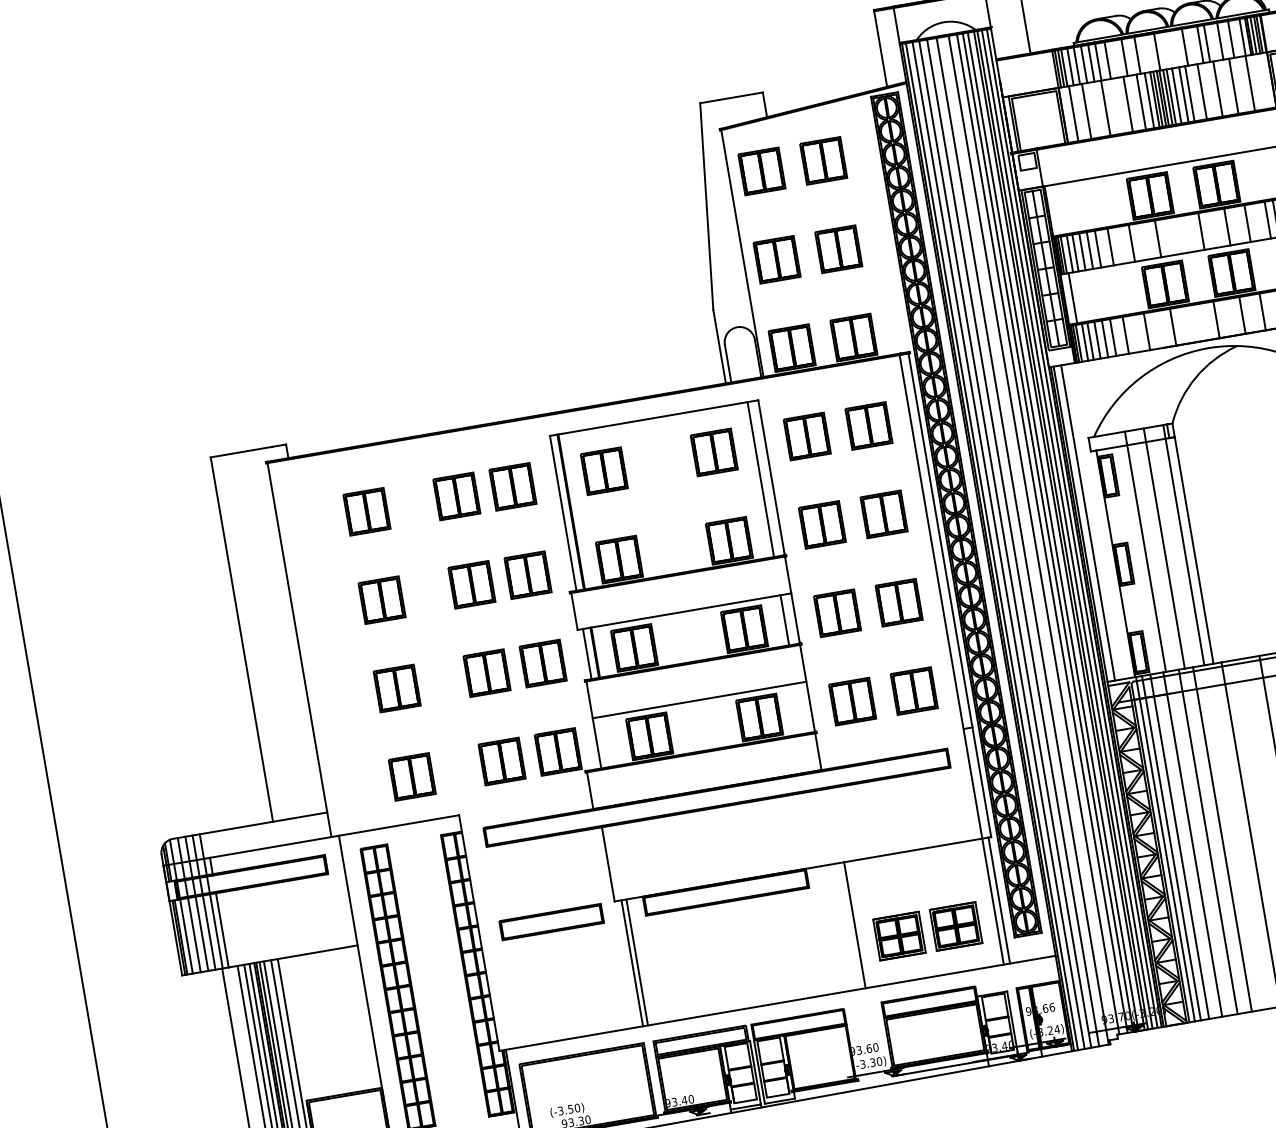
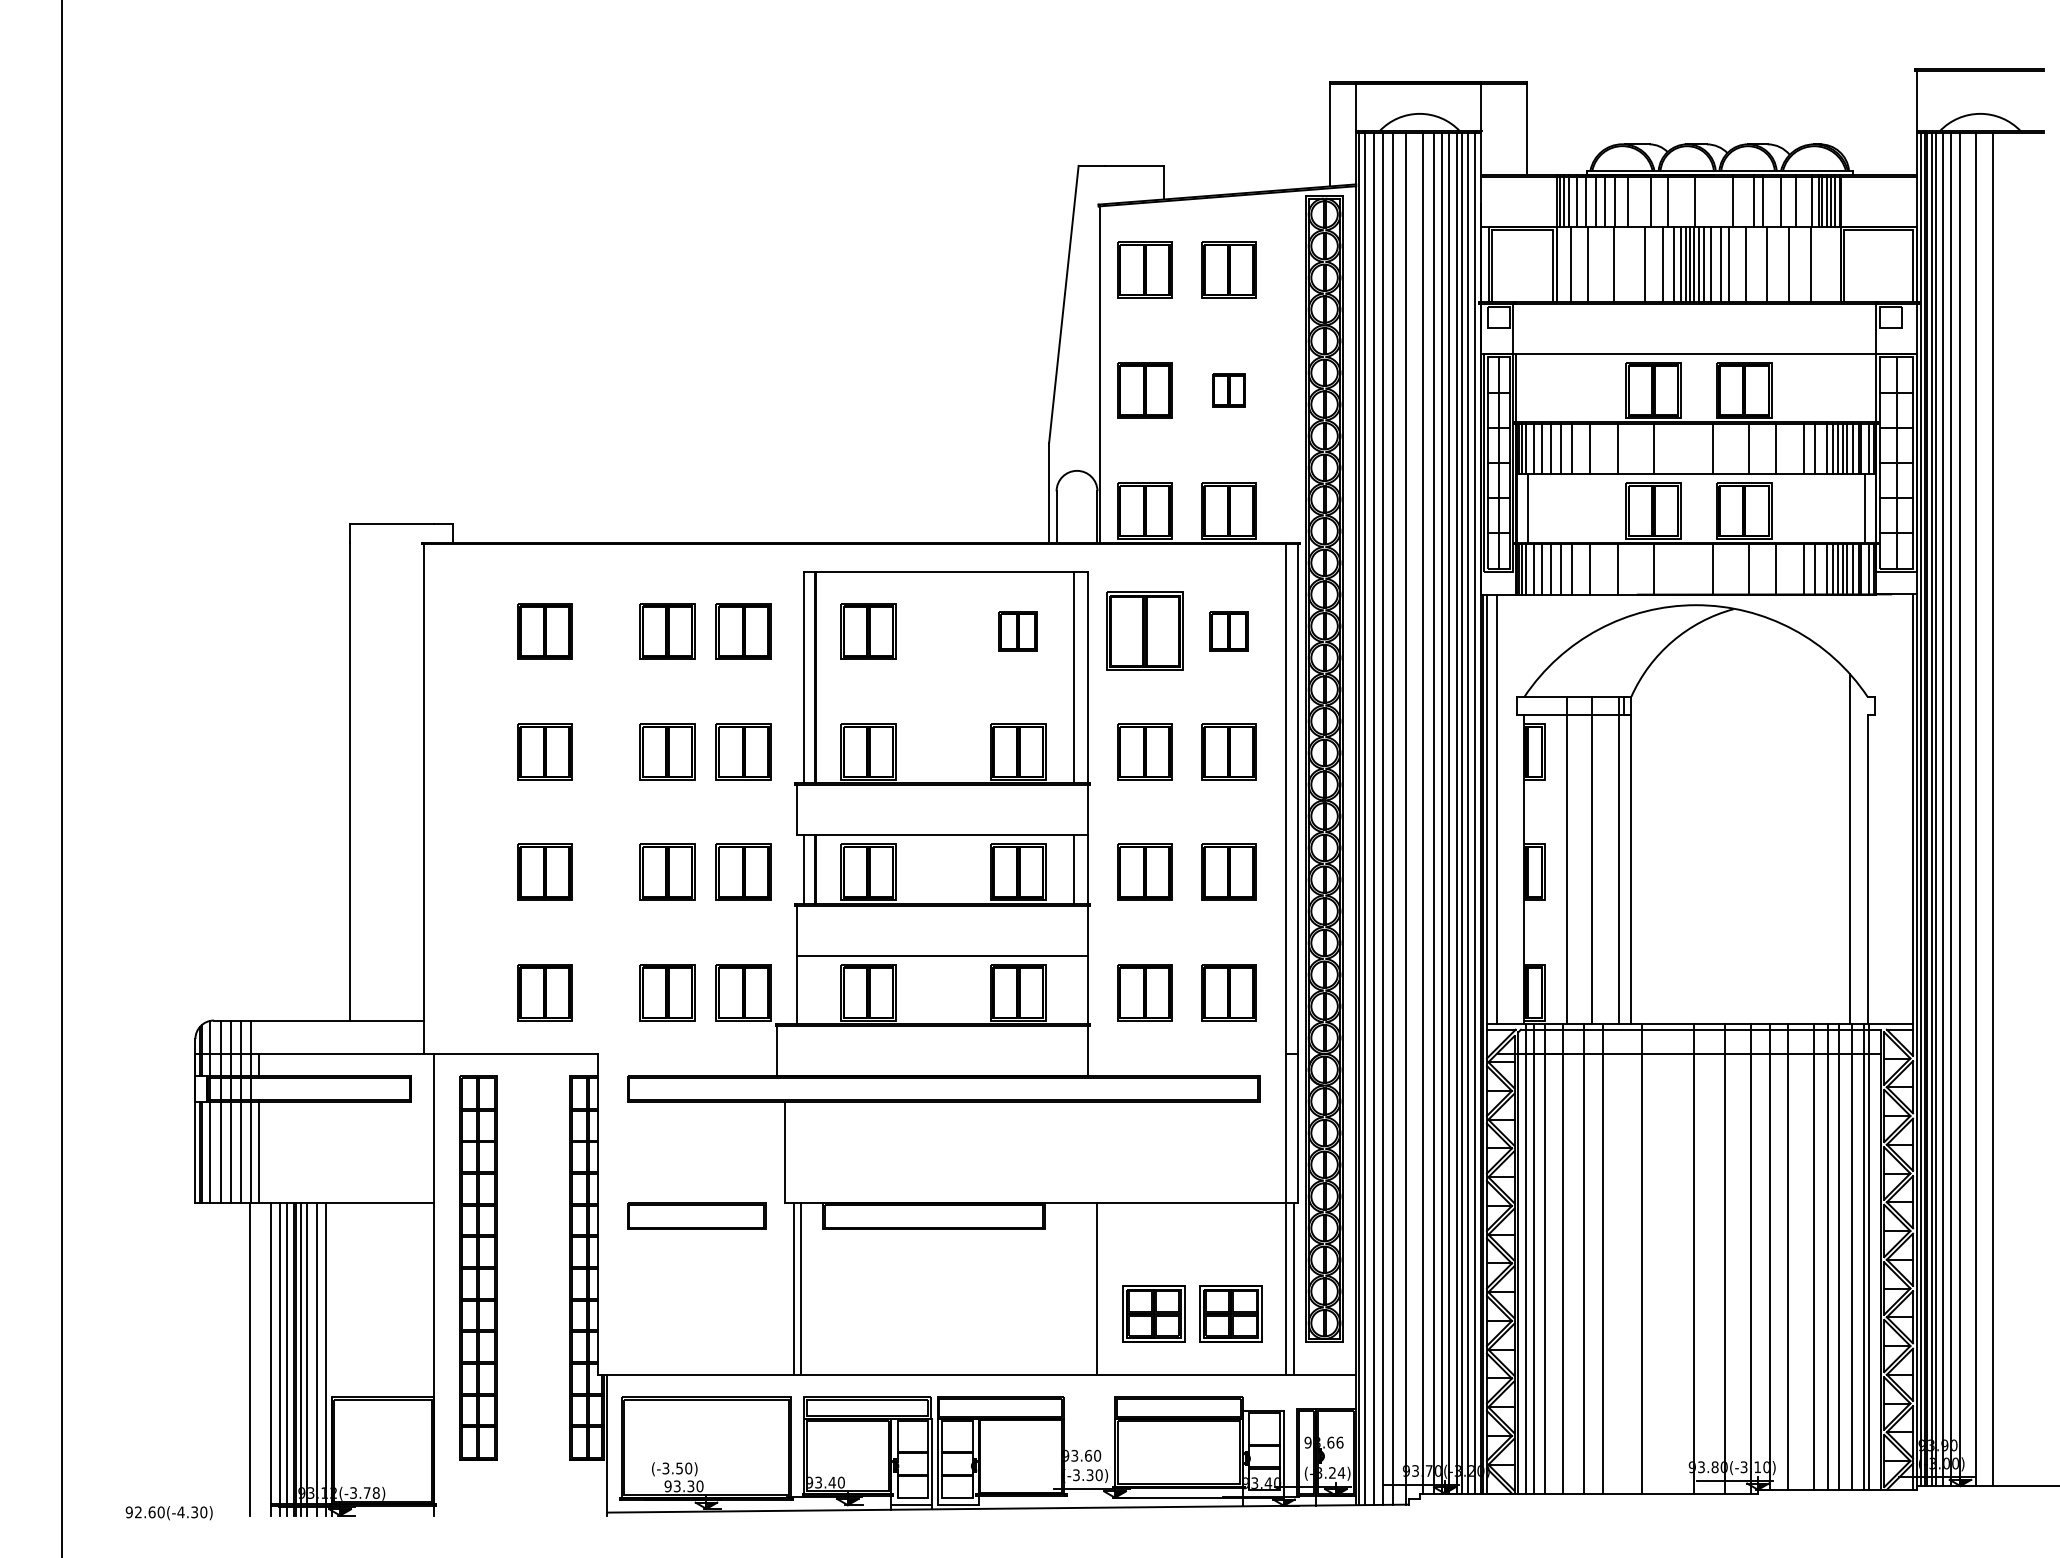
part: (838, 249) -> (1228, 390), size x0.6
part: (868, 426) -> (1228, 631), size x0.7
part: (806, 436) -> (1144, 631), size x1.4
part: (714, 452) -> (1018, 631), size x0.7

